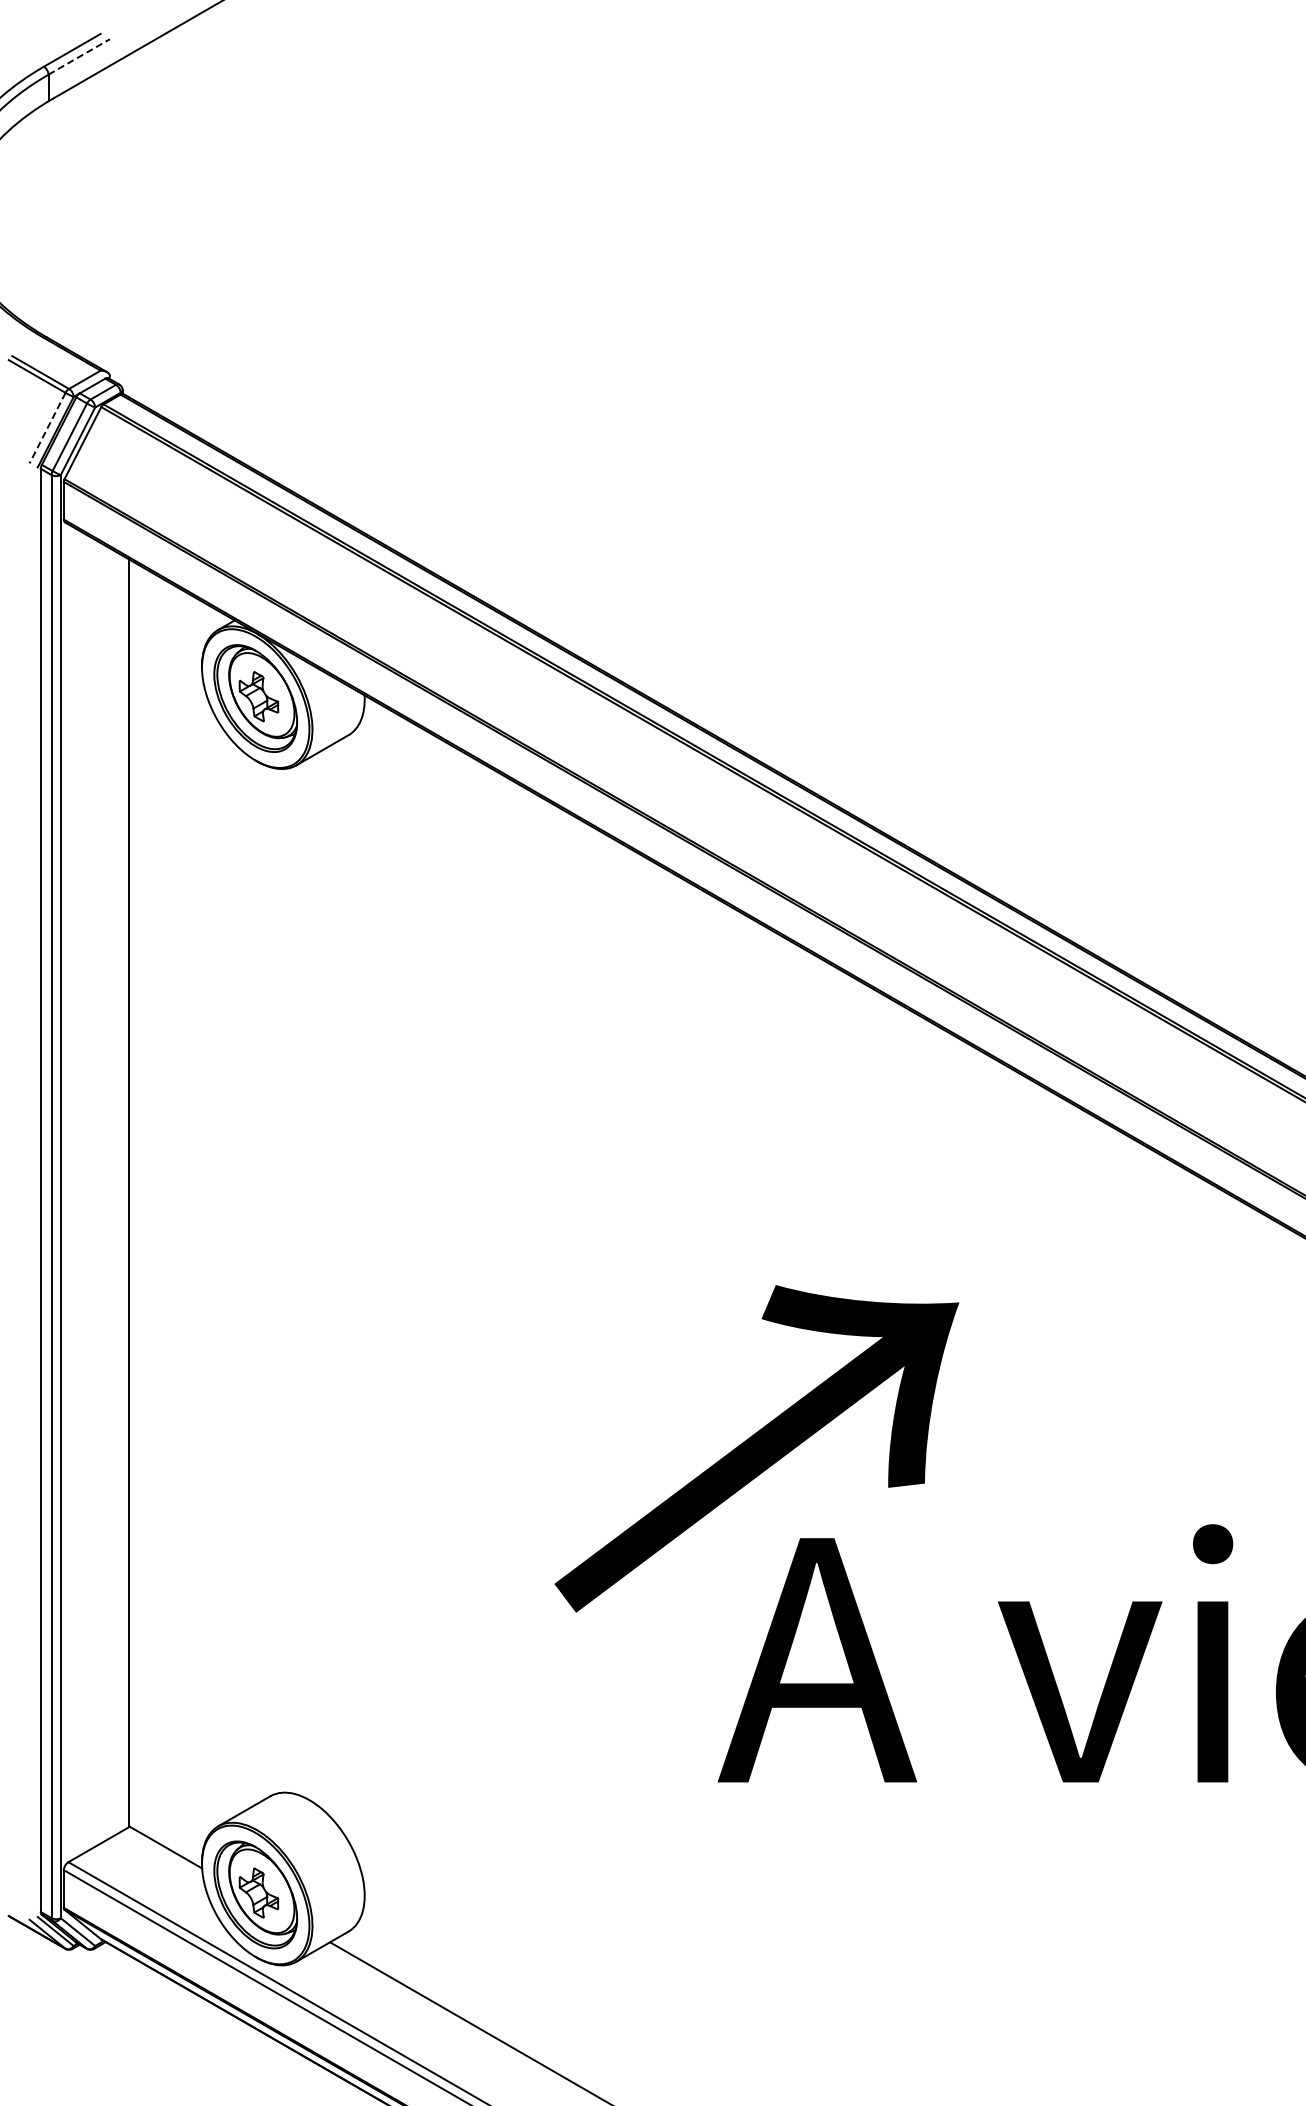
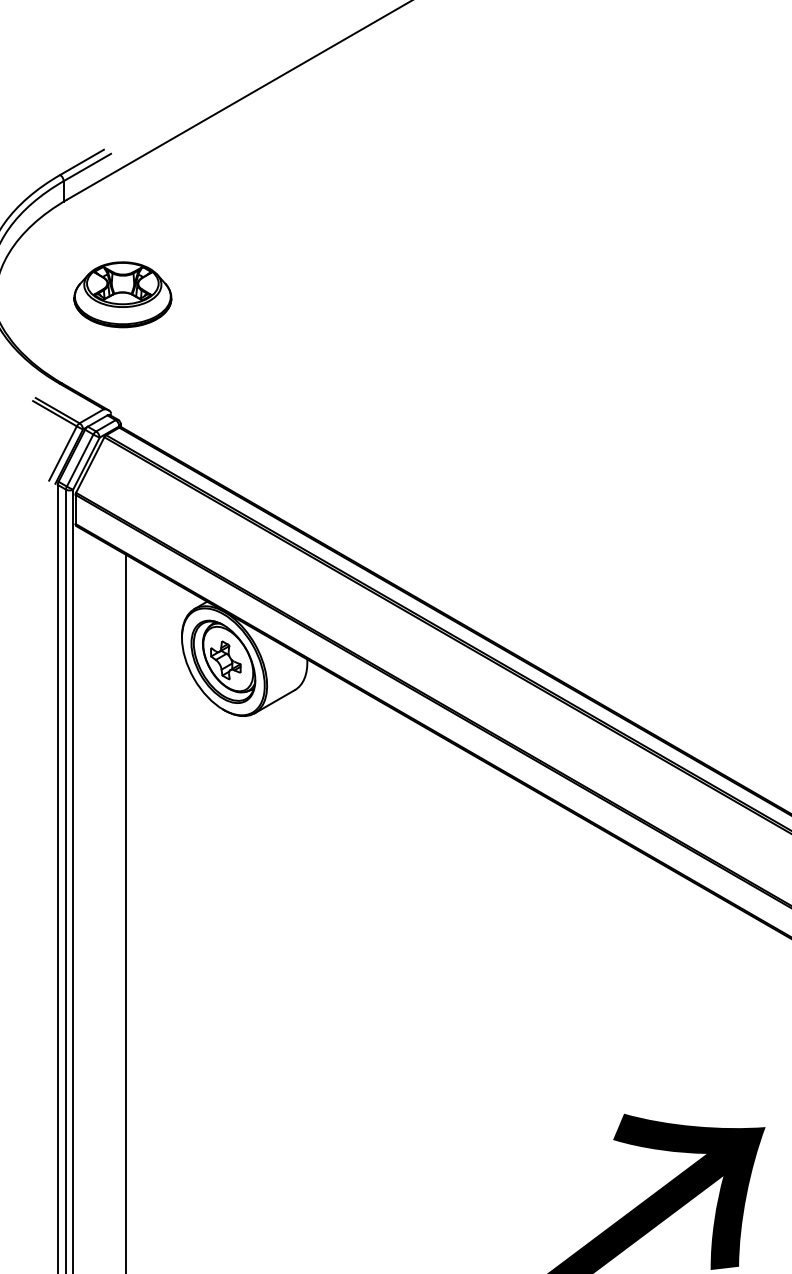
line: (79, 56) -> (87, 167), dashed -> solid
part: (125, 222) -> (123, 295), added
line: (47, 428) -> (62, 453), dashed -> solid

